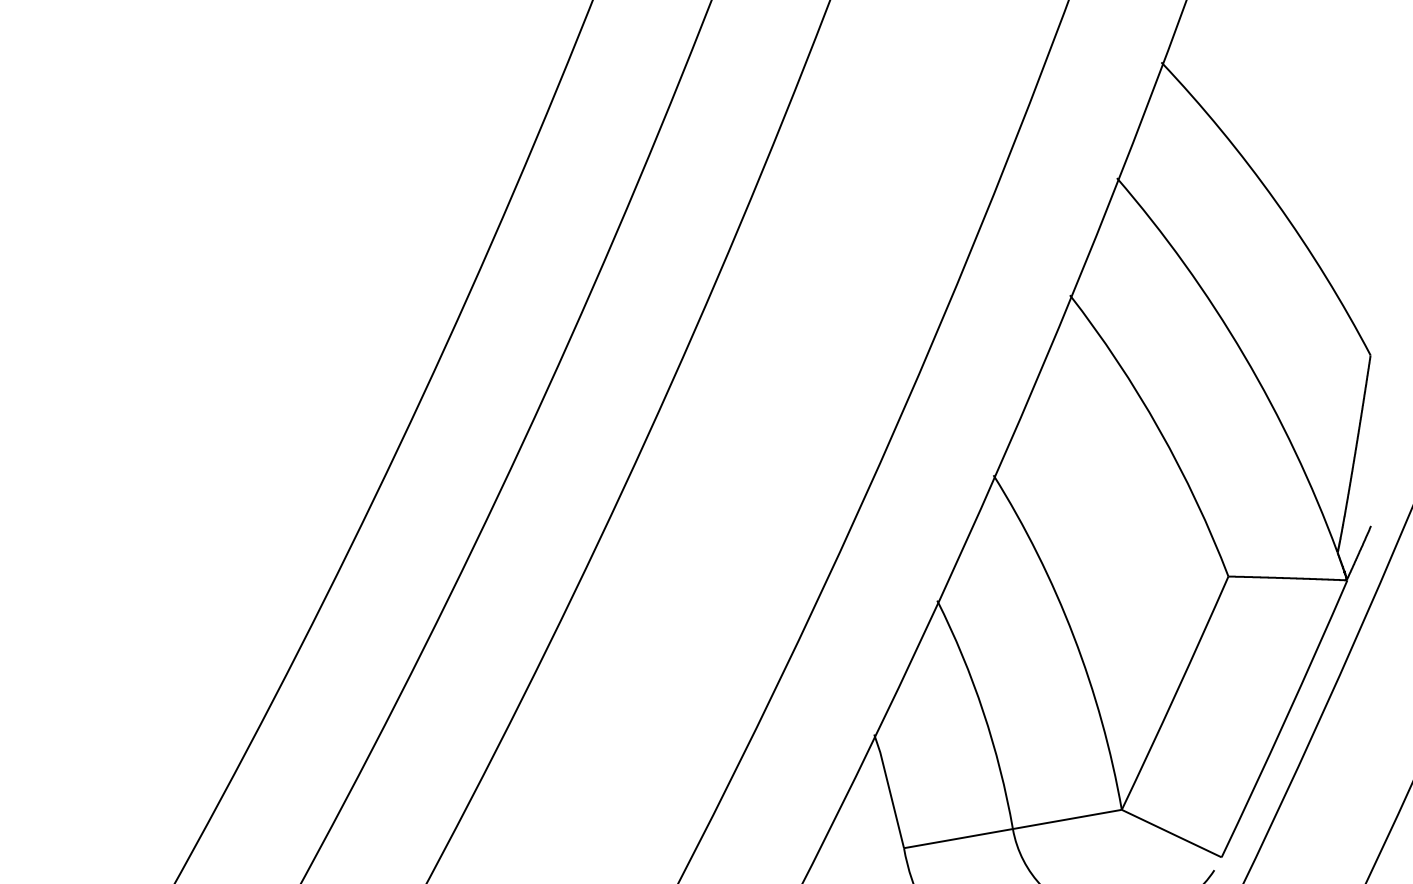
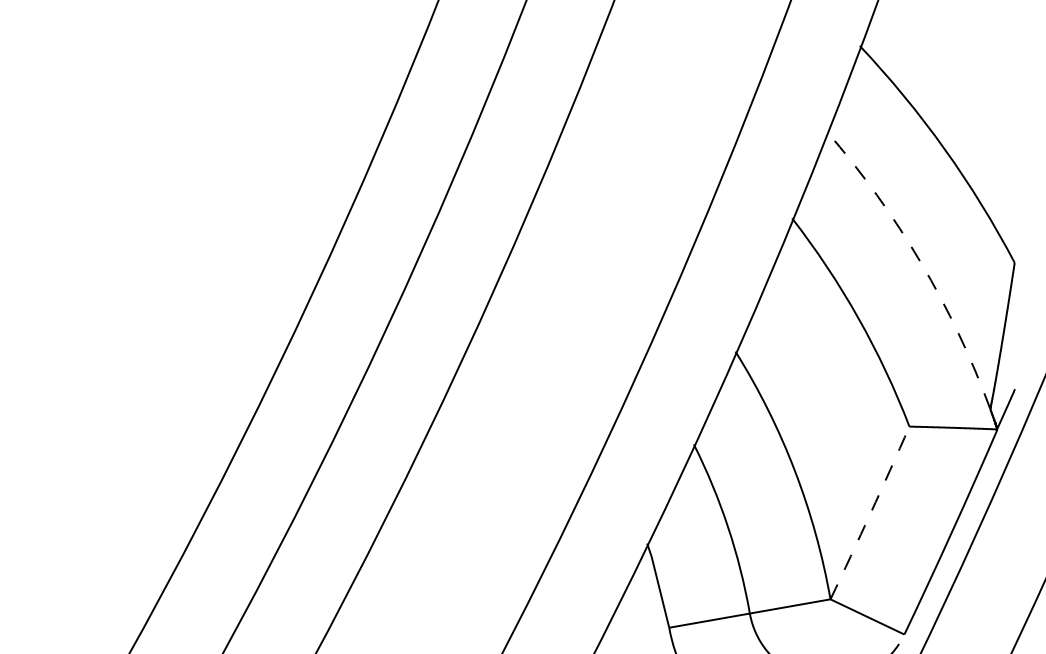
arc: (1244, 355) -> (921, 262), solid -> dashed
arc: (1176, 693) -> (870, 513), solid -> dashed

